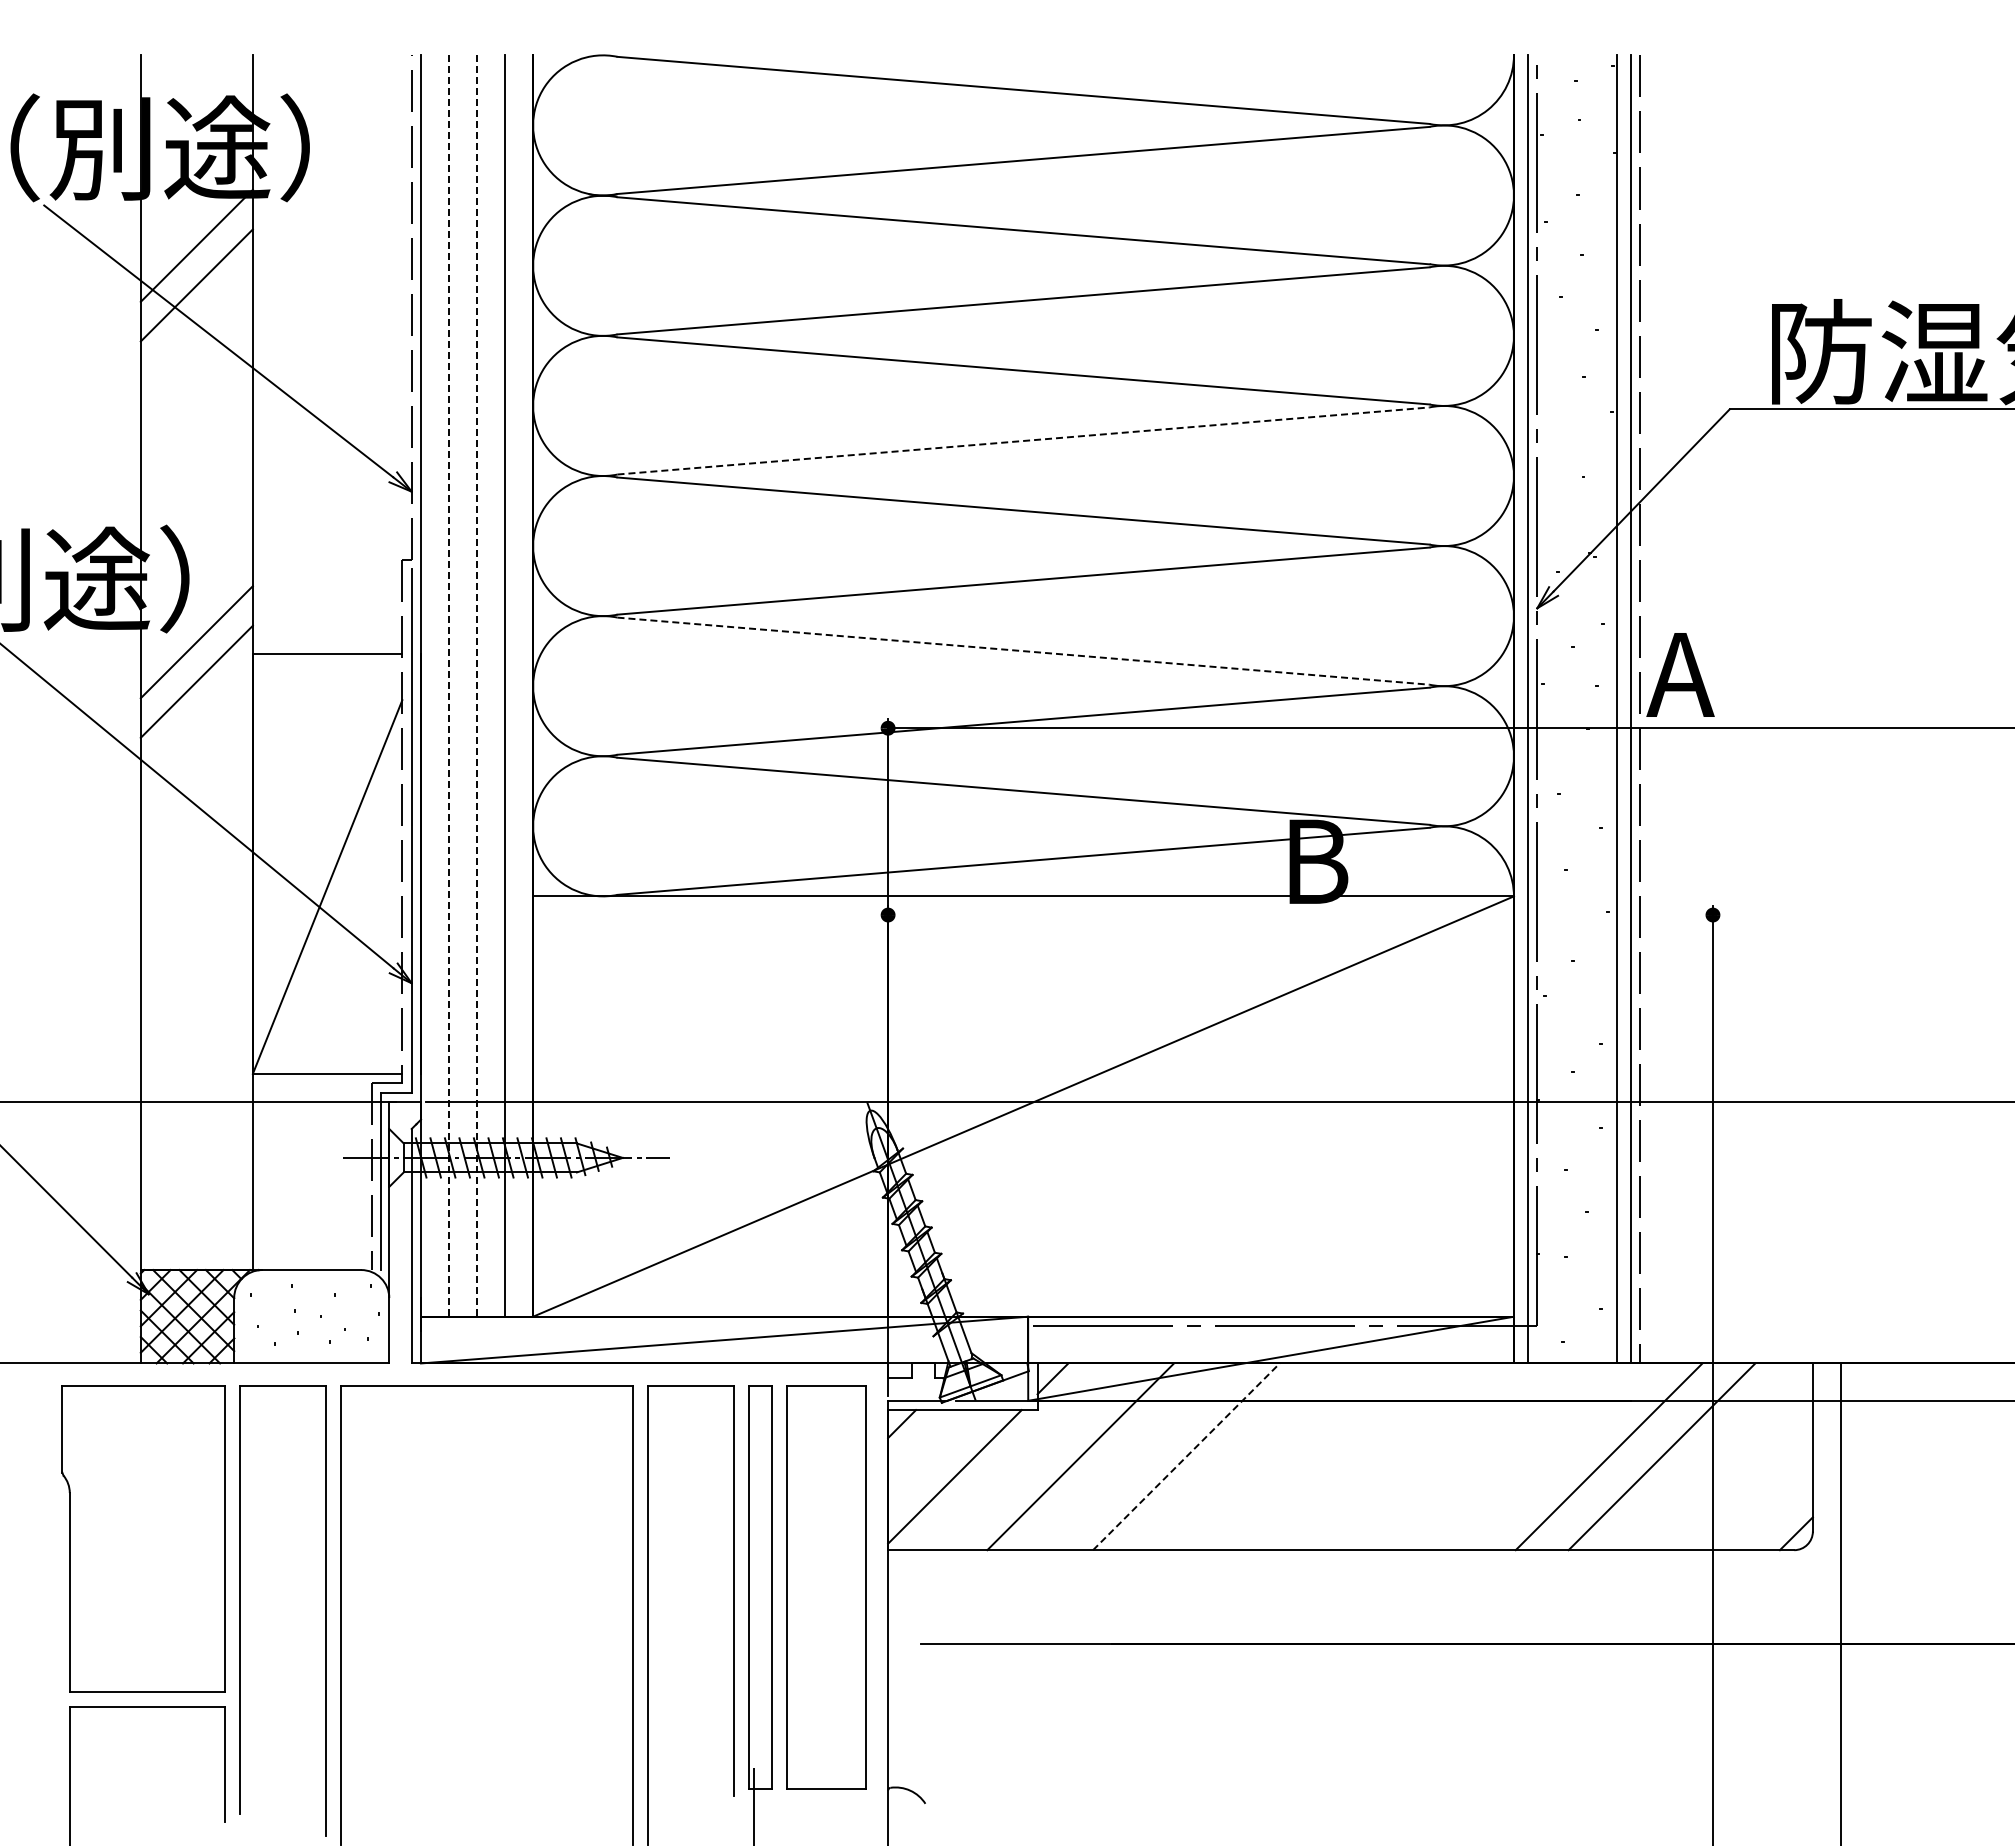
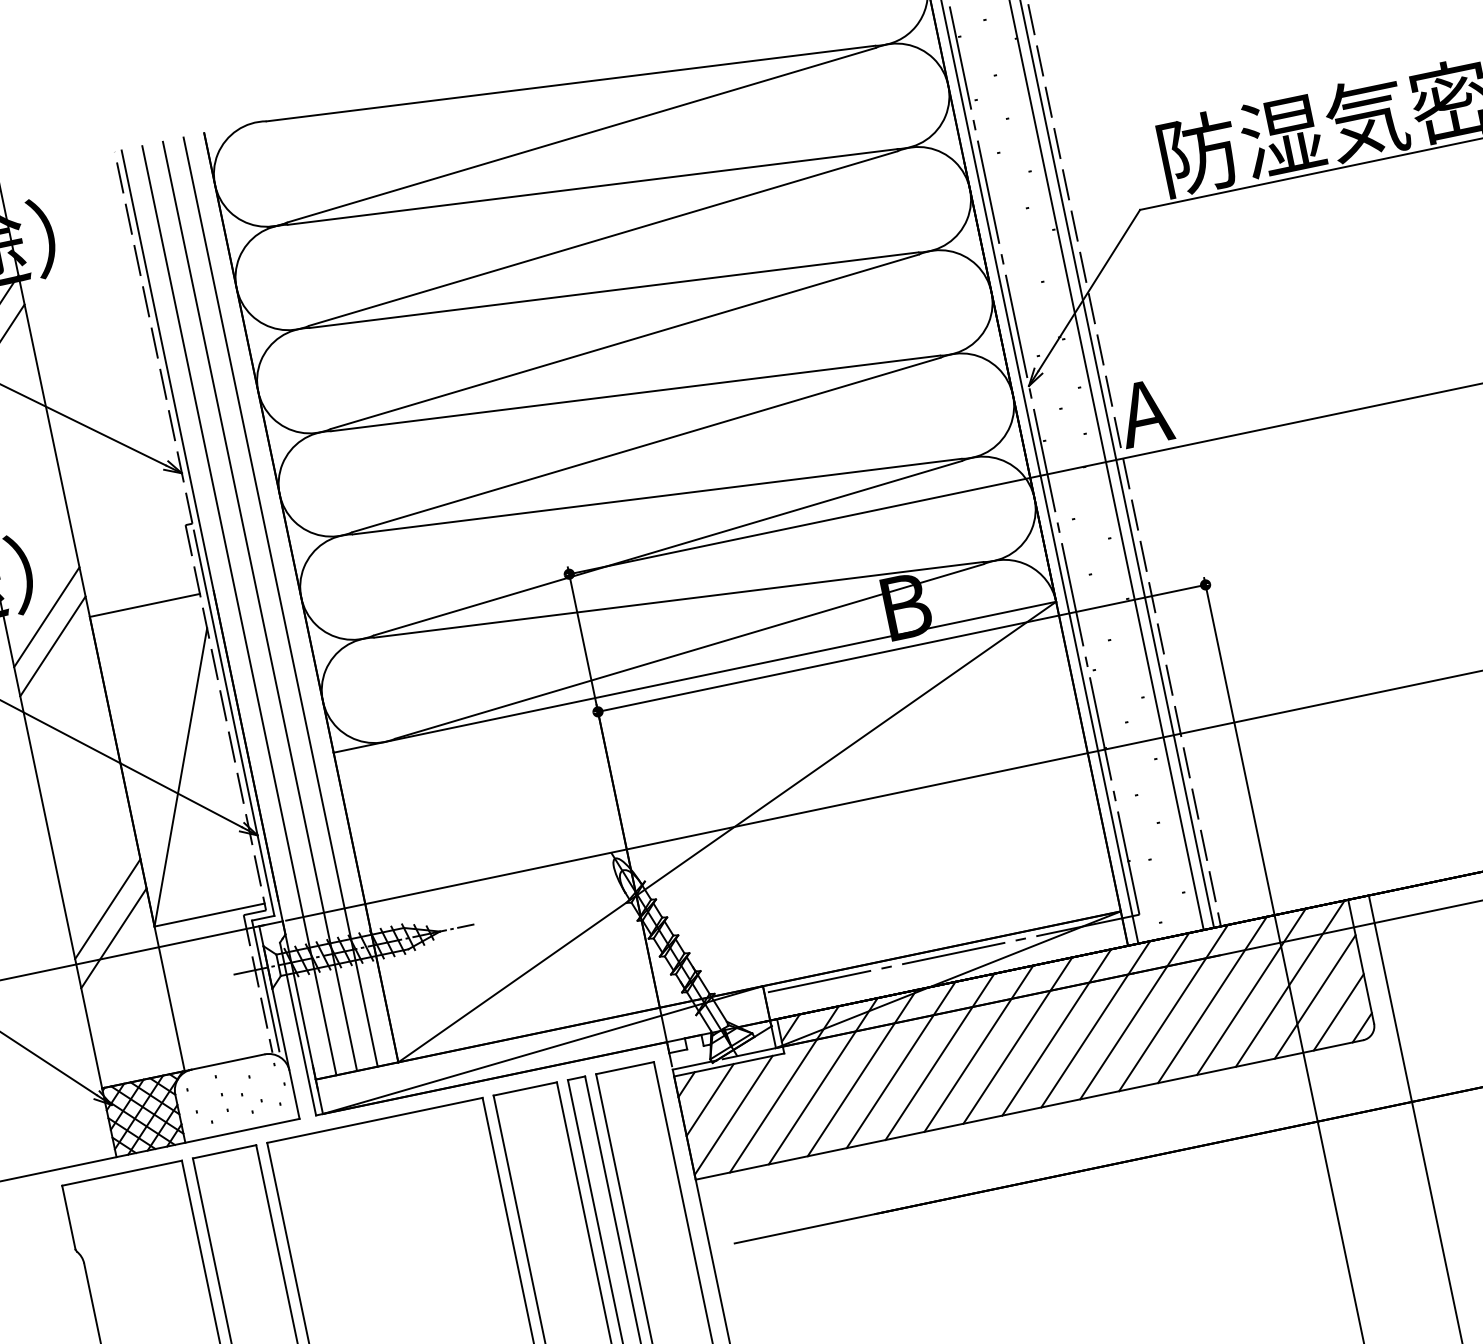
line: (1024, 440) -> (625, 341), dashed -> solid
line: (1024, 651) -> (657, 496), dashed -> solid
line: (449, 686) -> (239, 610), dashed -> solid
line: (477, 686) -> (260, 606), dashed -> solid
line: (1300, 915) -> (901, 648), added
line: (196, 1038) -> (107, 909), added
line: (196, 1078) -> (113, 938), added
line: (928, 1450) -> (710, 1100), added
line: (1027, 1456) -> (784, 1089), added
line: (1133, 1456) -> (862, 1072), added
line: (1186, 1456) -> (901, 1064), dashed -> solid
line: (1238, 1456) -> (939, 1056), added
line: (1291, 1456) -> (978, 1048), added
line: (1344, 1456) -> (1017, 1040), added
line: (1397, 1456) -> (1056, 1032), added
line: (1450, 1456) -> (1095, 1024), added
line: (1503, 1456) -> (1134, 1015), added
line: (1555, 1456) -> (1172, 1007), added
line: (1714, 1456) -> (1290, 983), added
line: (1743, 1480) -> (1315, 996), added
line: (1769, 1507) -> (1338, 1012), added

